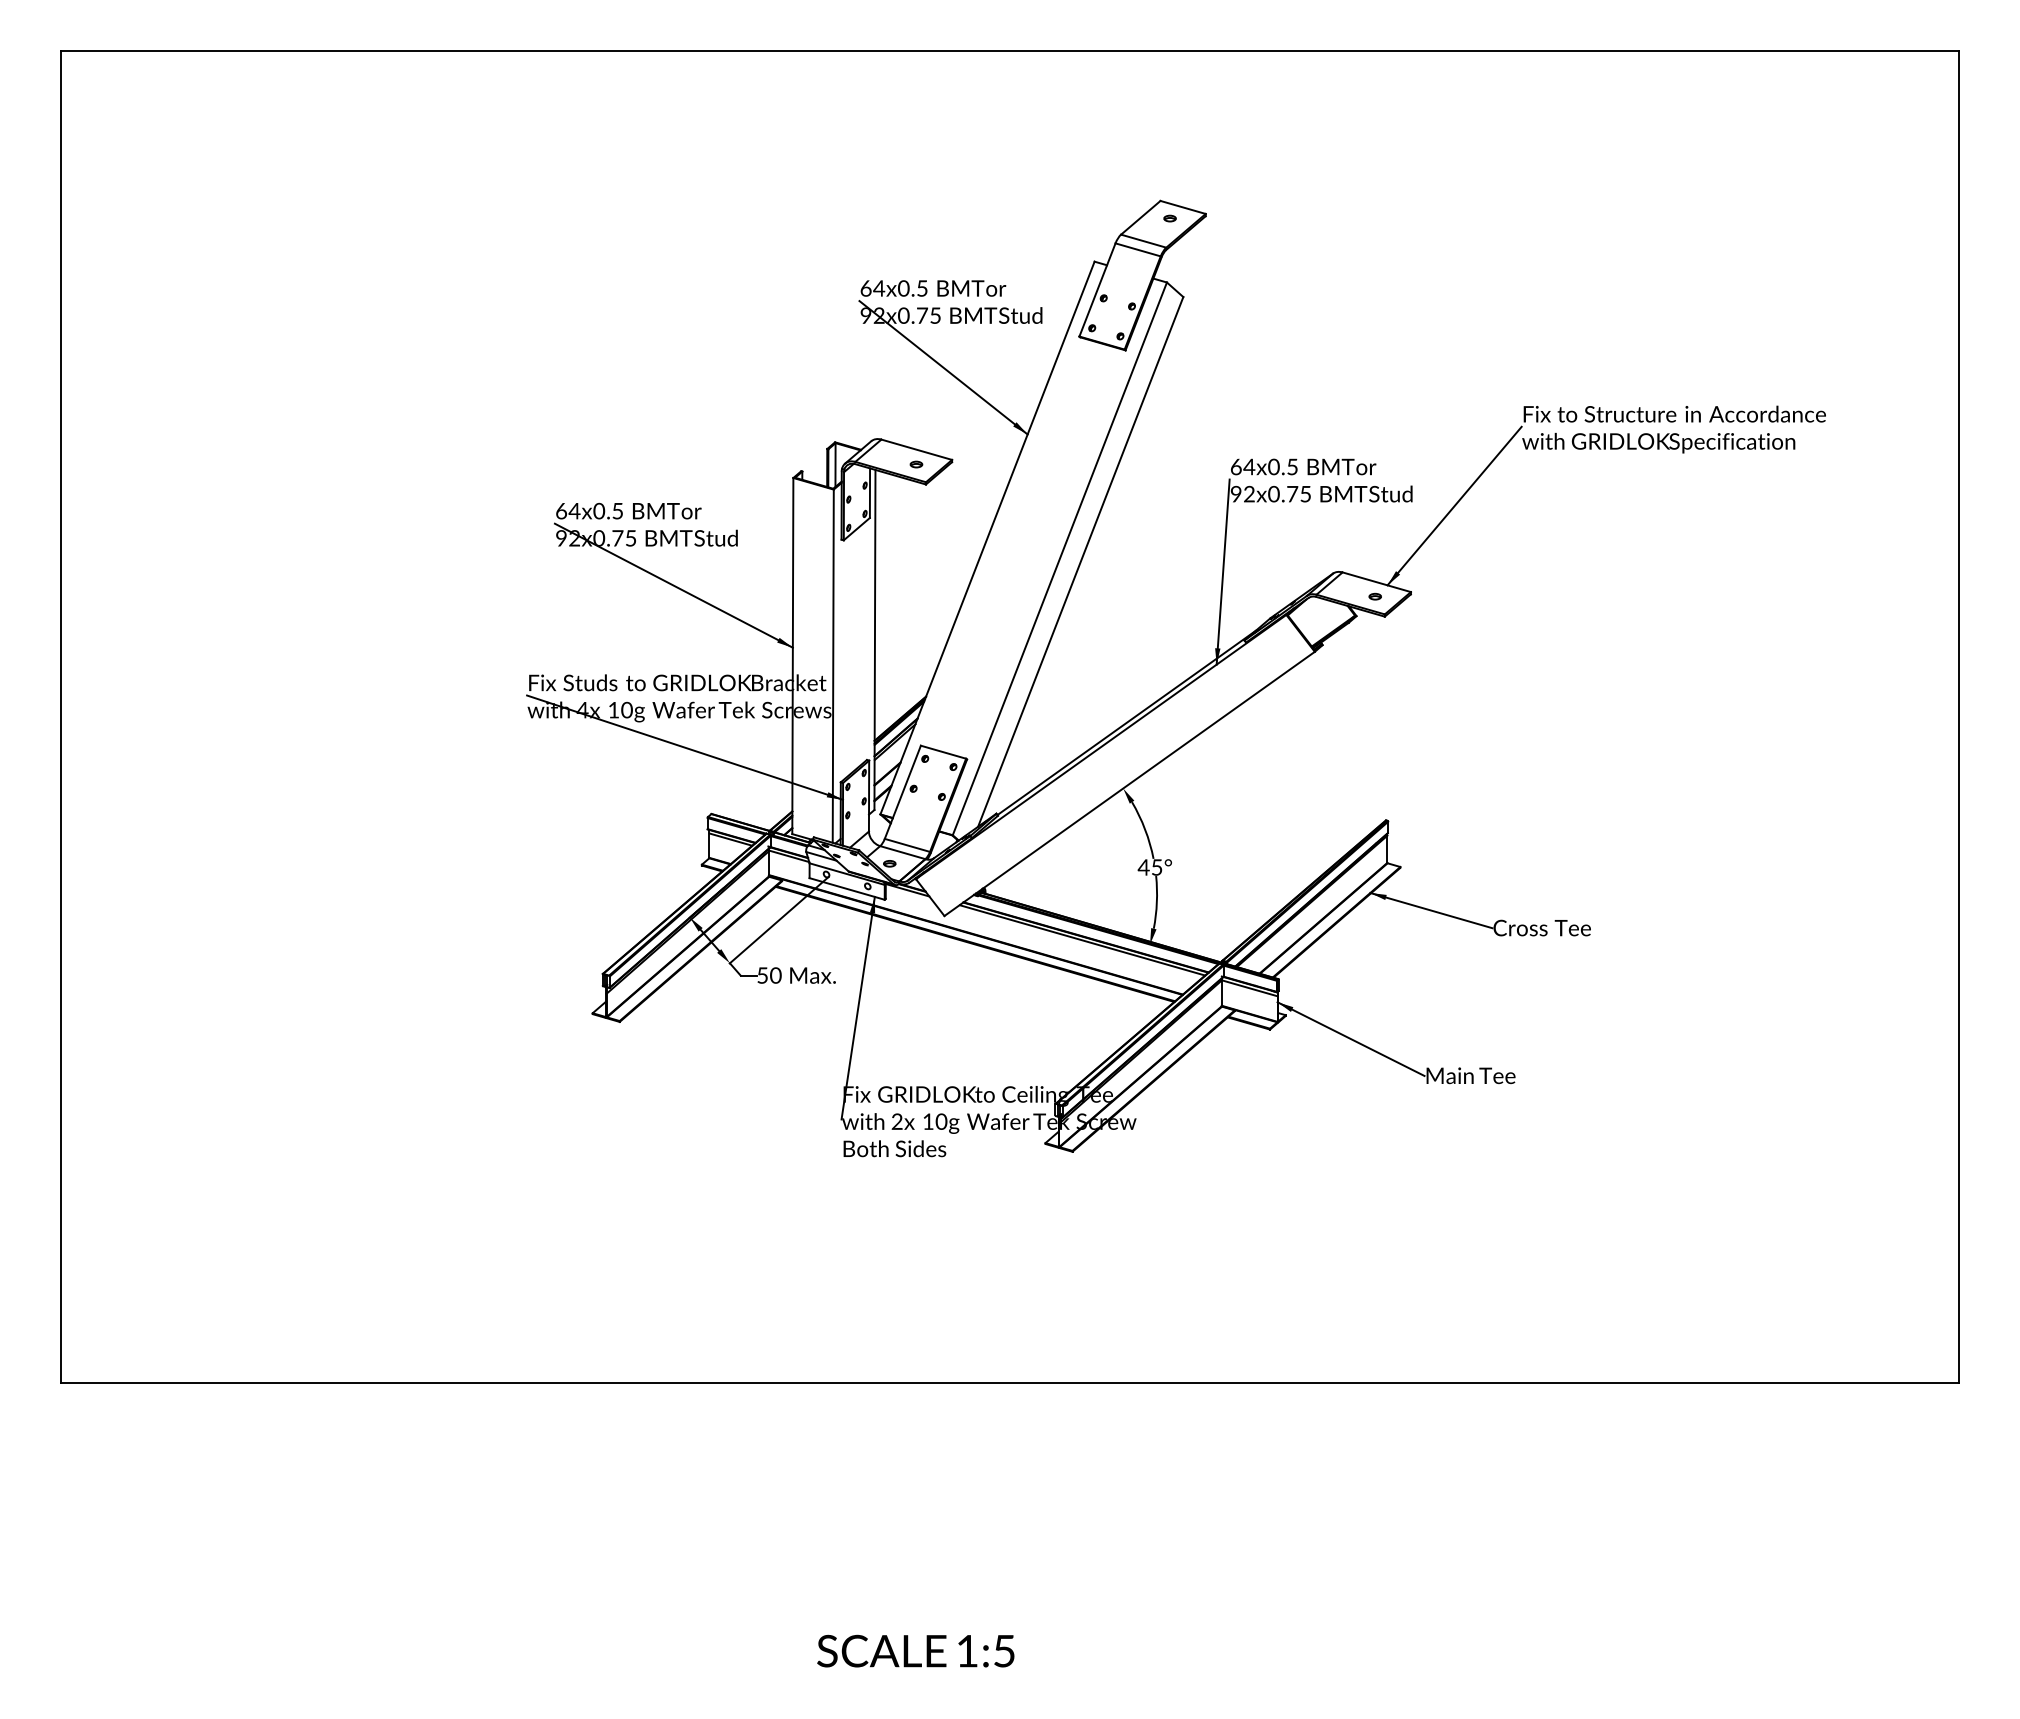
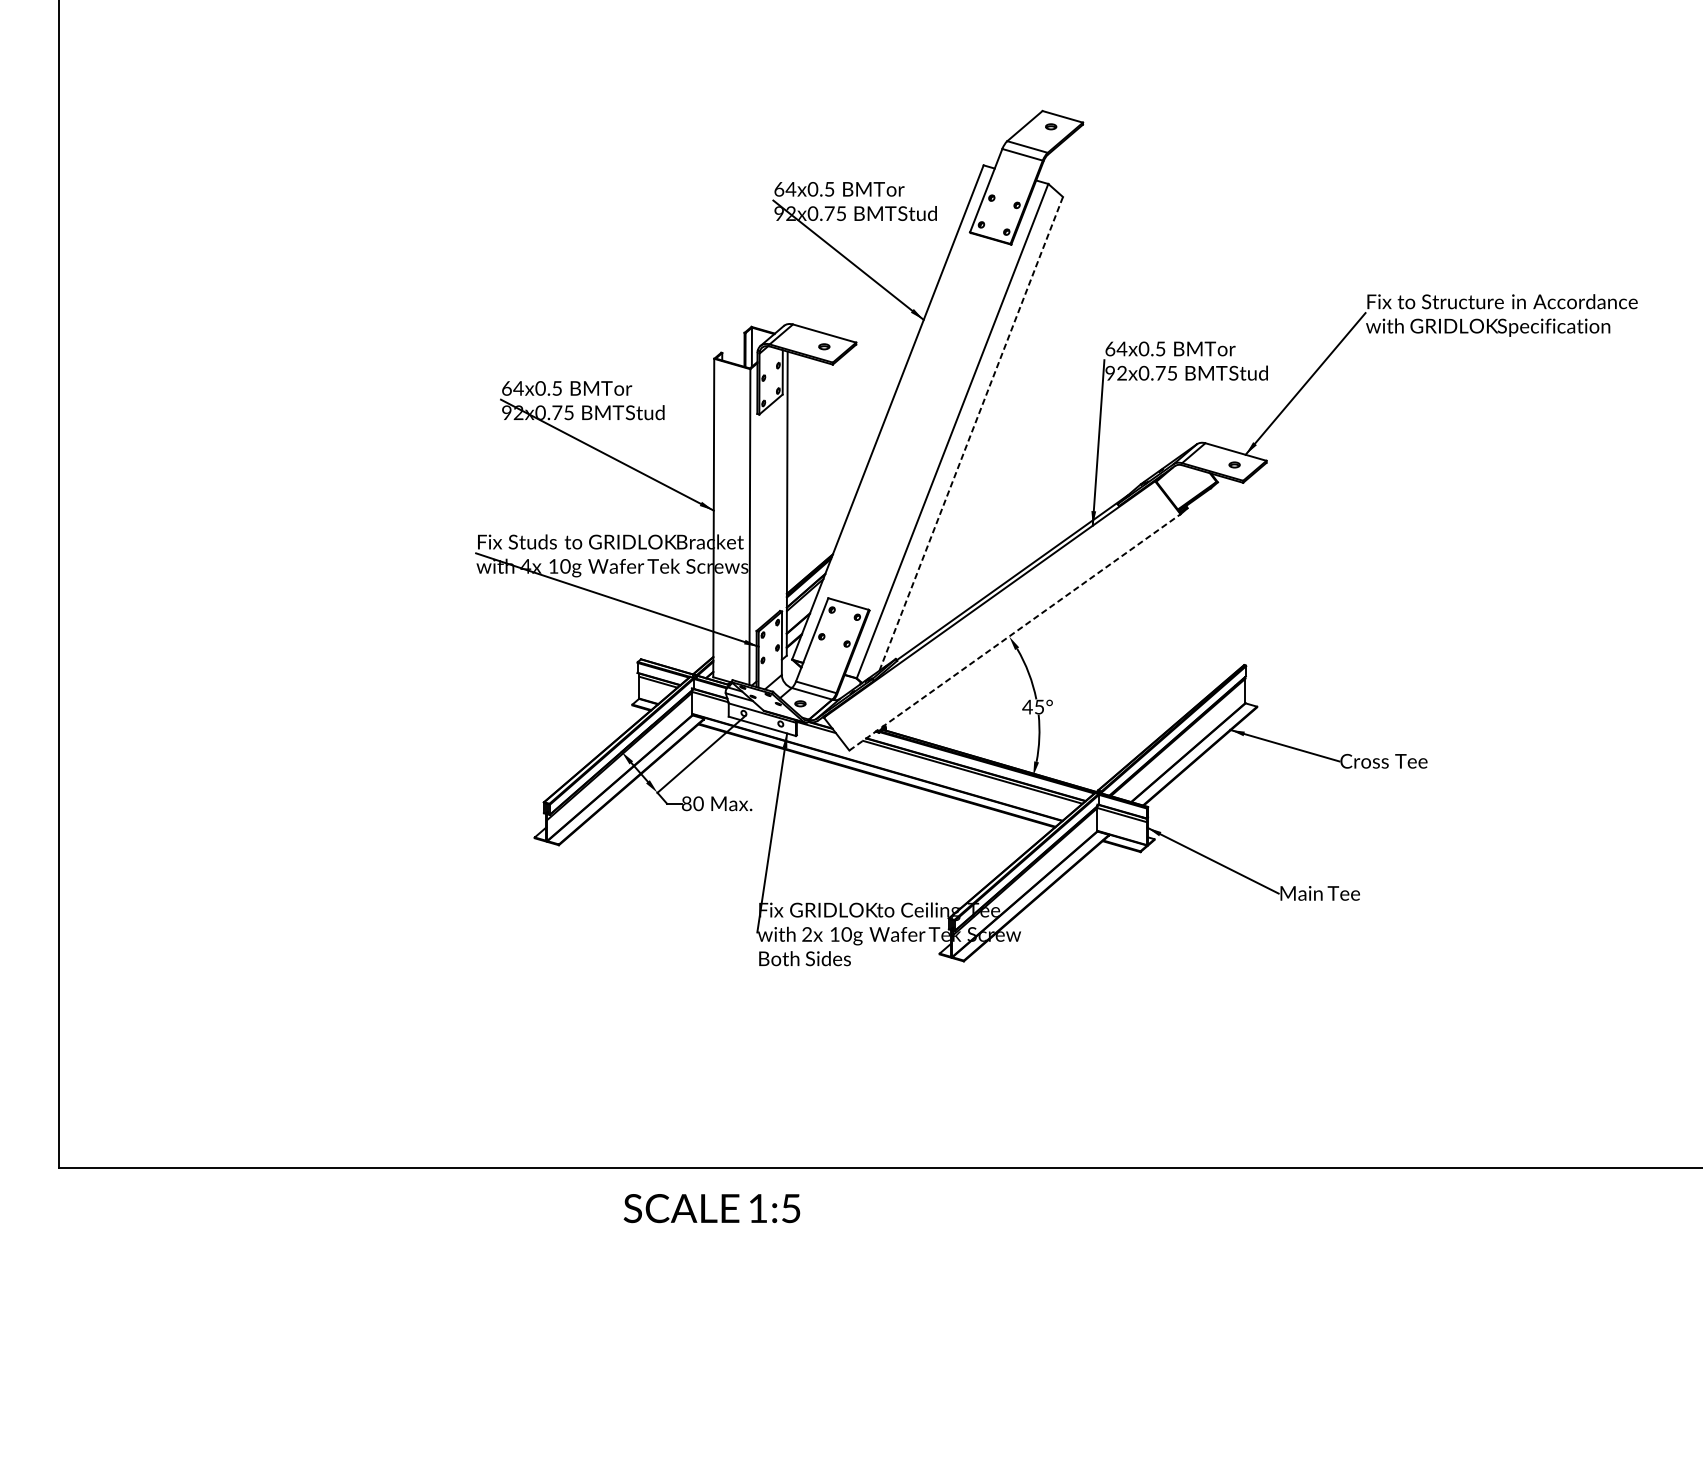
line: (1080, 561) -> (971, 433), solid -> dashed
line: (1130, 783) -> (1015, 632), solid -> dashed
text: (762, 975) -> (686, 803), 50 -> 80
text: (915, 1650) -> (711, 1207), moved

